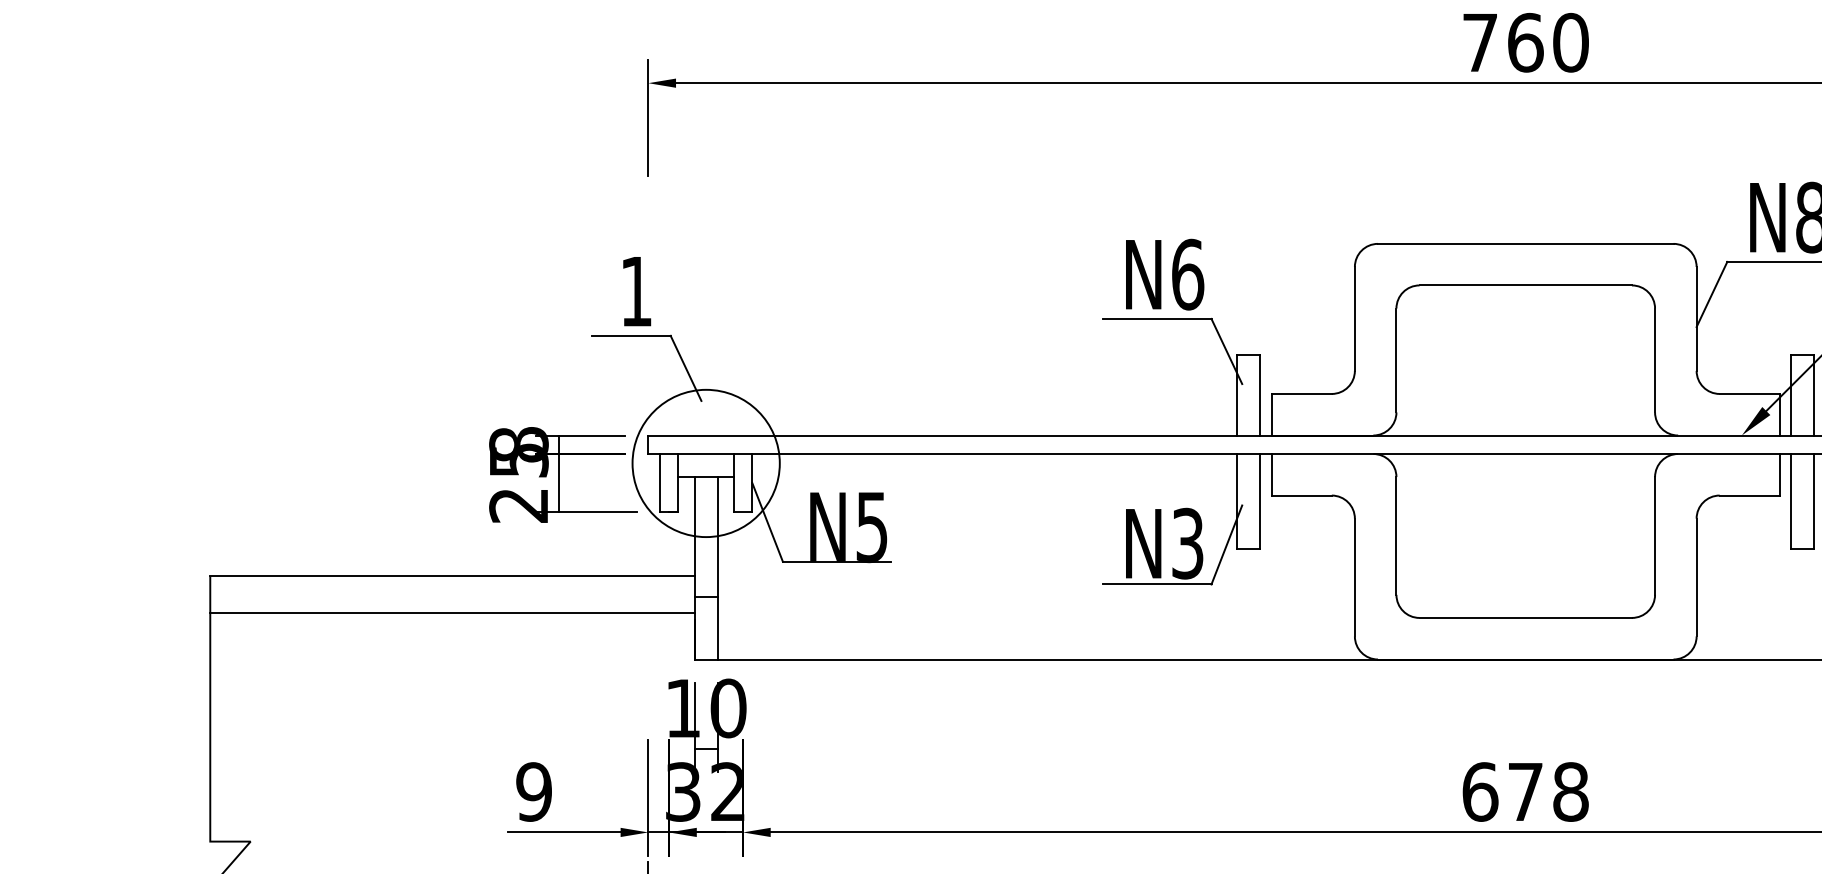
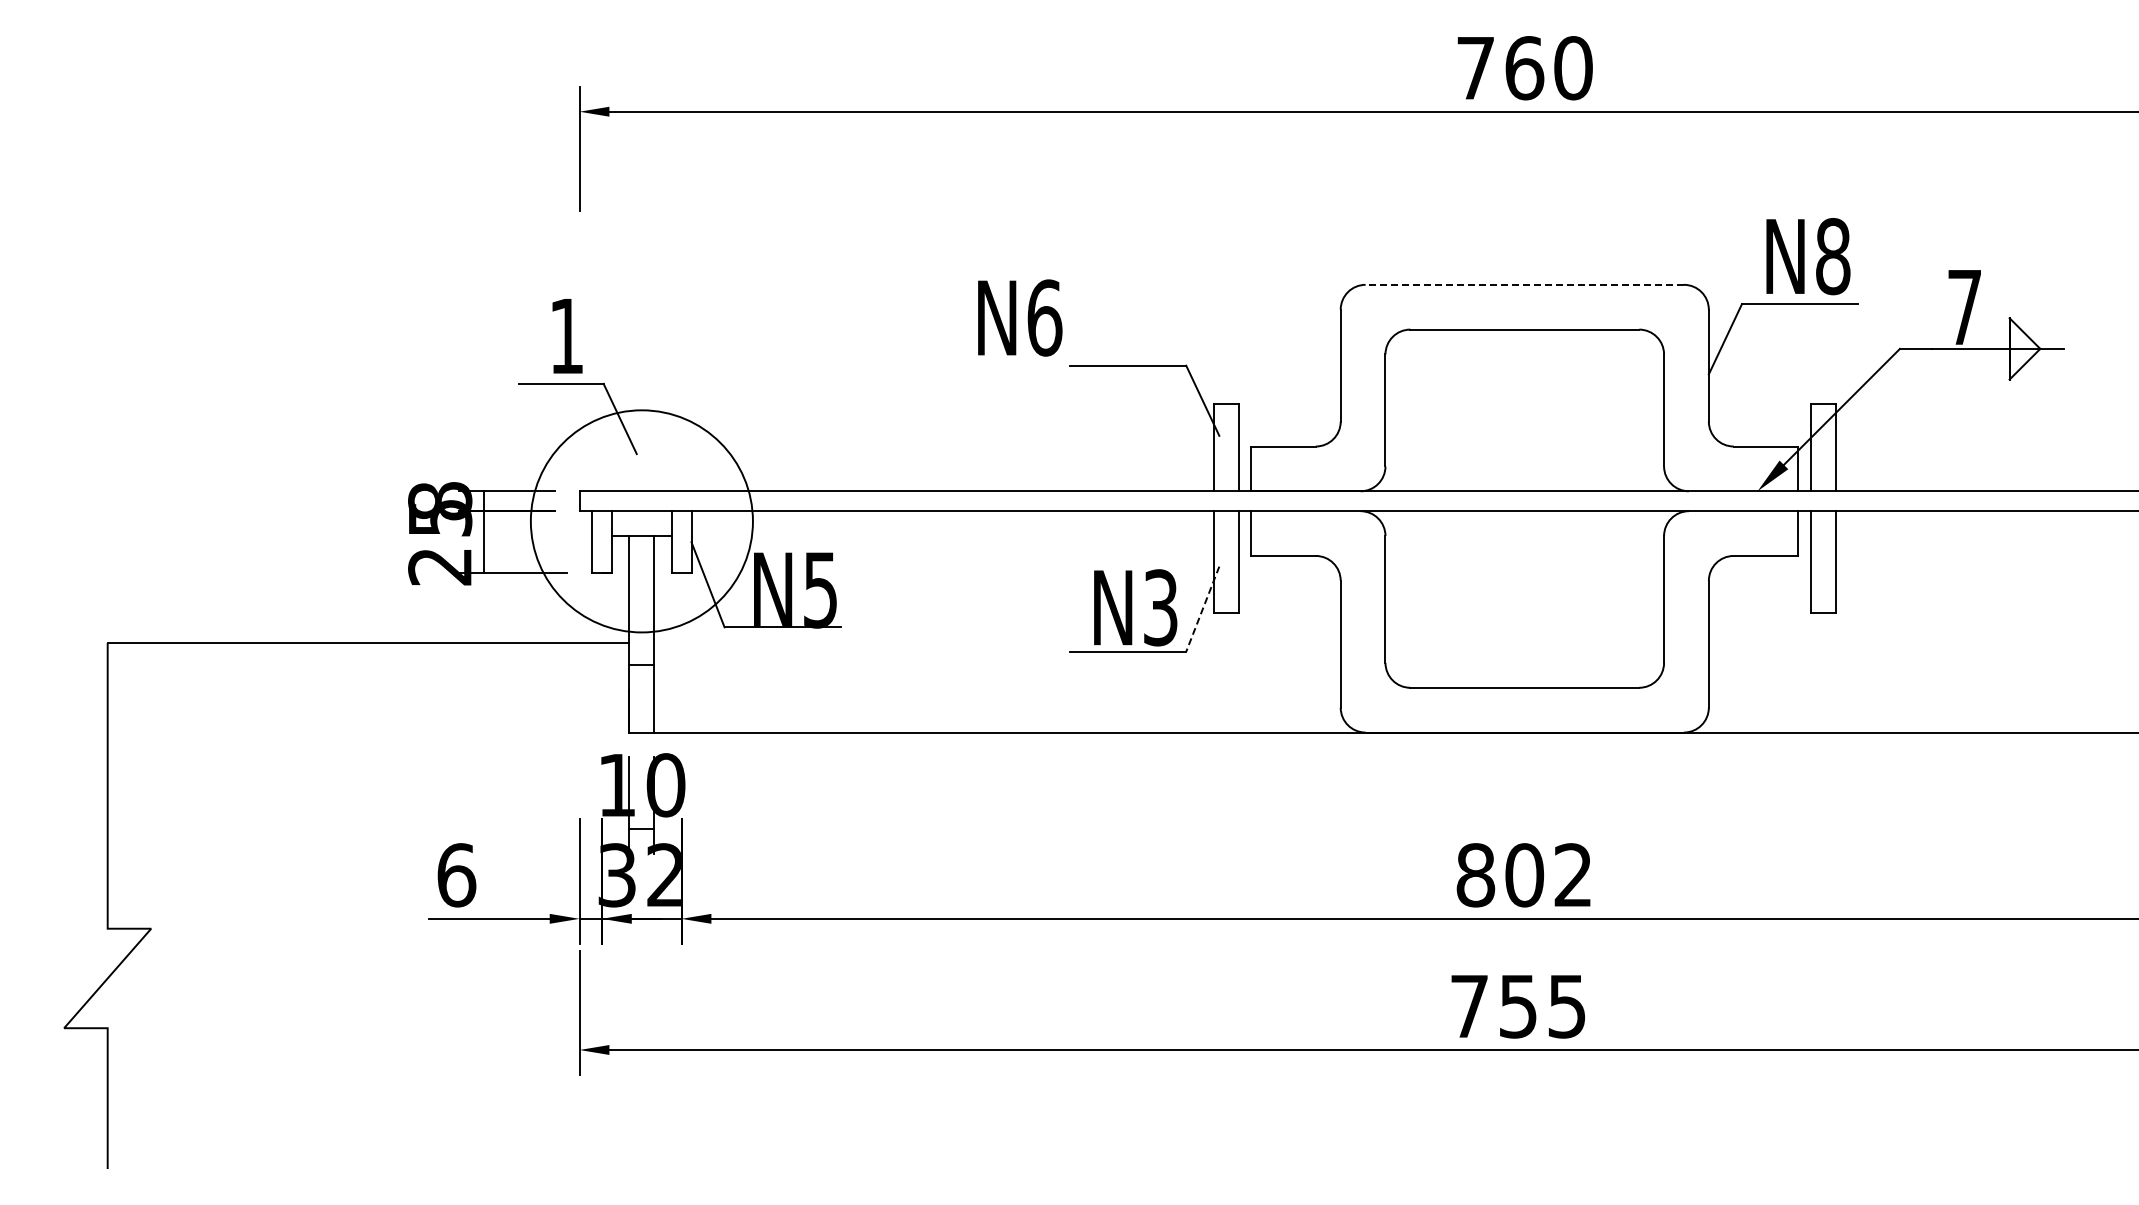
line: (1525, 243) -> (1524, 284), solid -> dashed
text: (1165, 274) -> (1020, 317), moved
circle: (705, 463) -> (641, 521), size x1.4
line: (1226, 545) -> (1202, 609), solid -> dashed
line: (452, 613) -> (368, 682), removed
text: (534, 792) -> (456, 875), 9 -> 6
text: (1525, 792) -> (1524, 875), 678 -> 802

